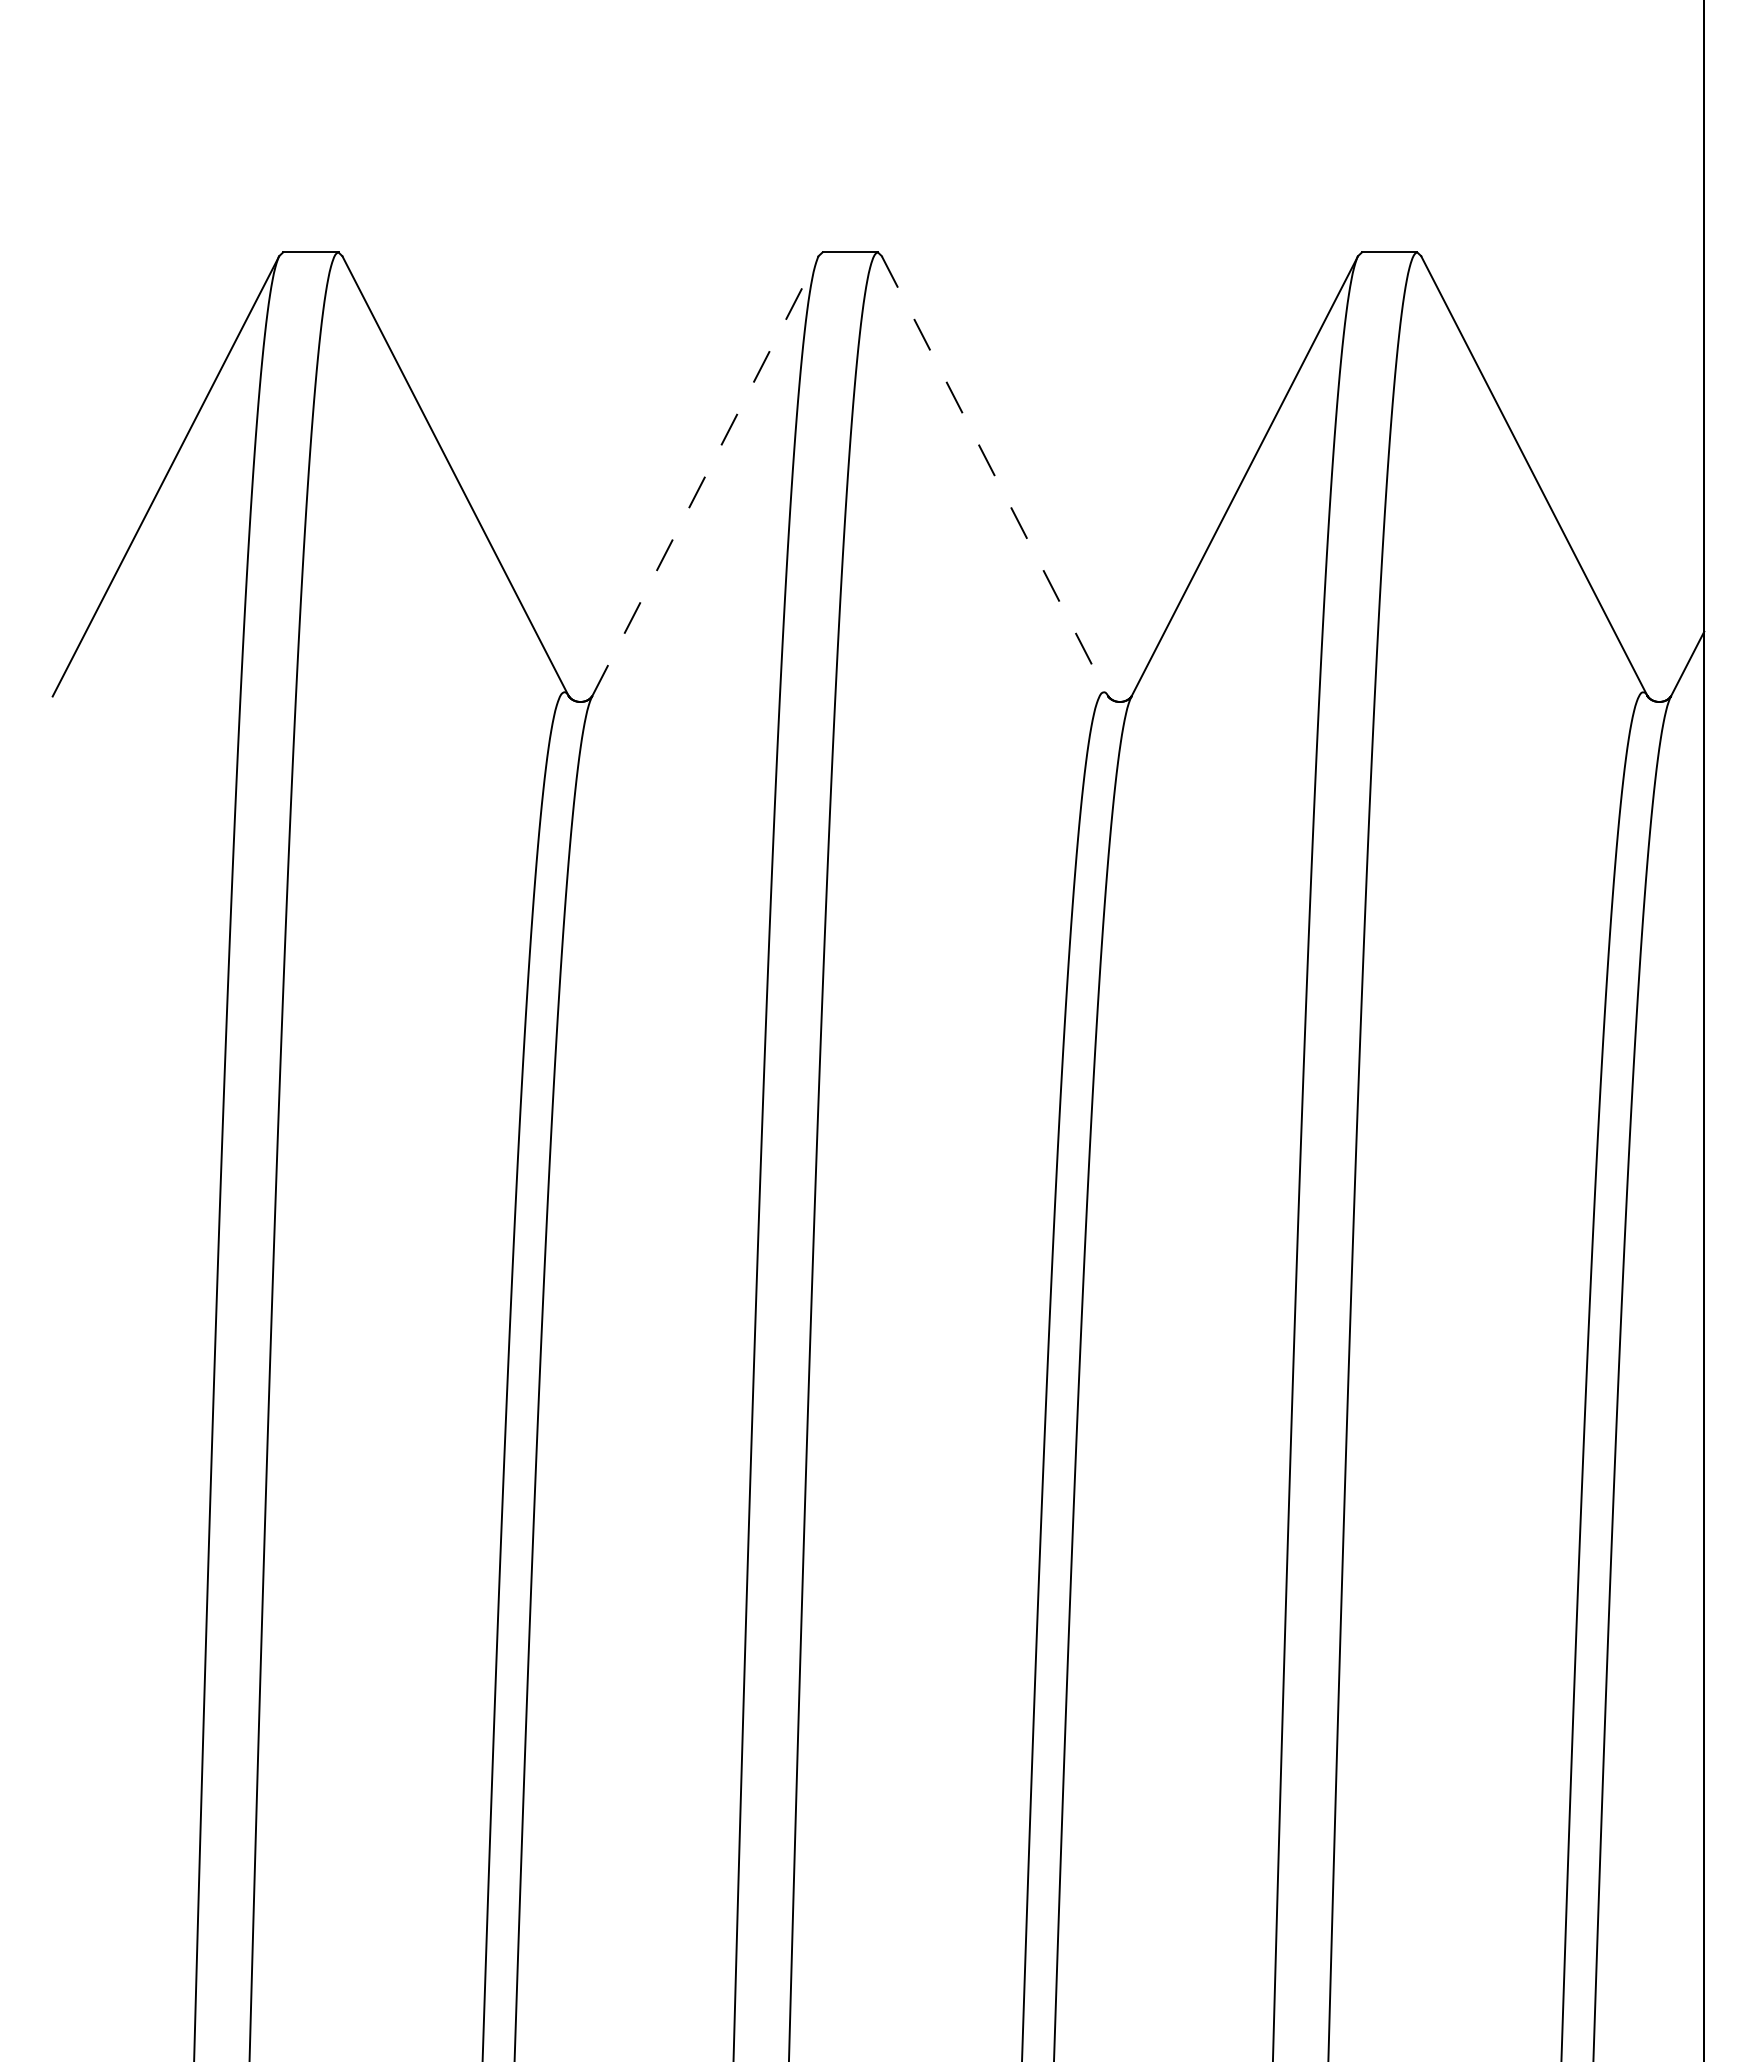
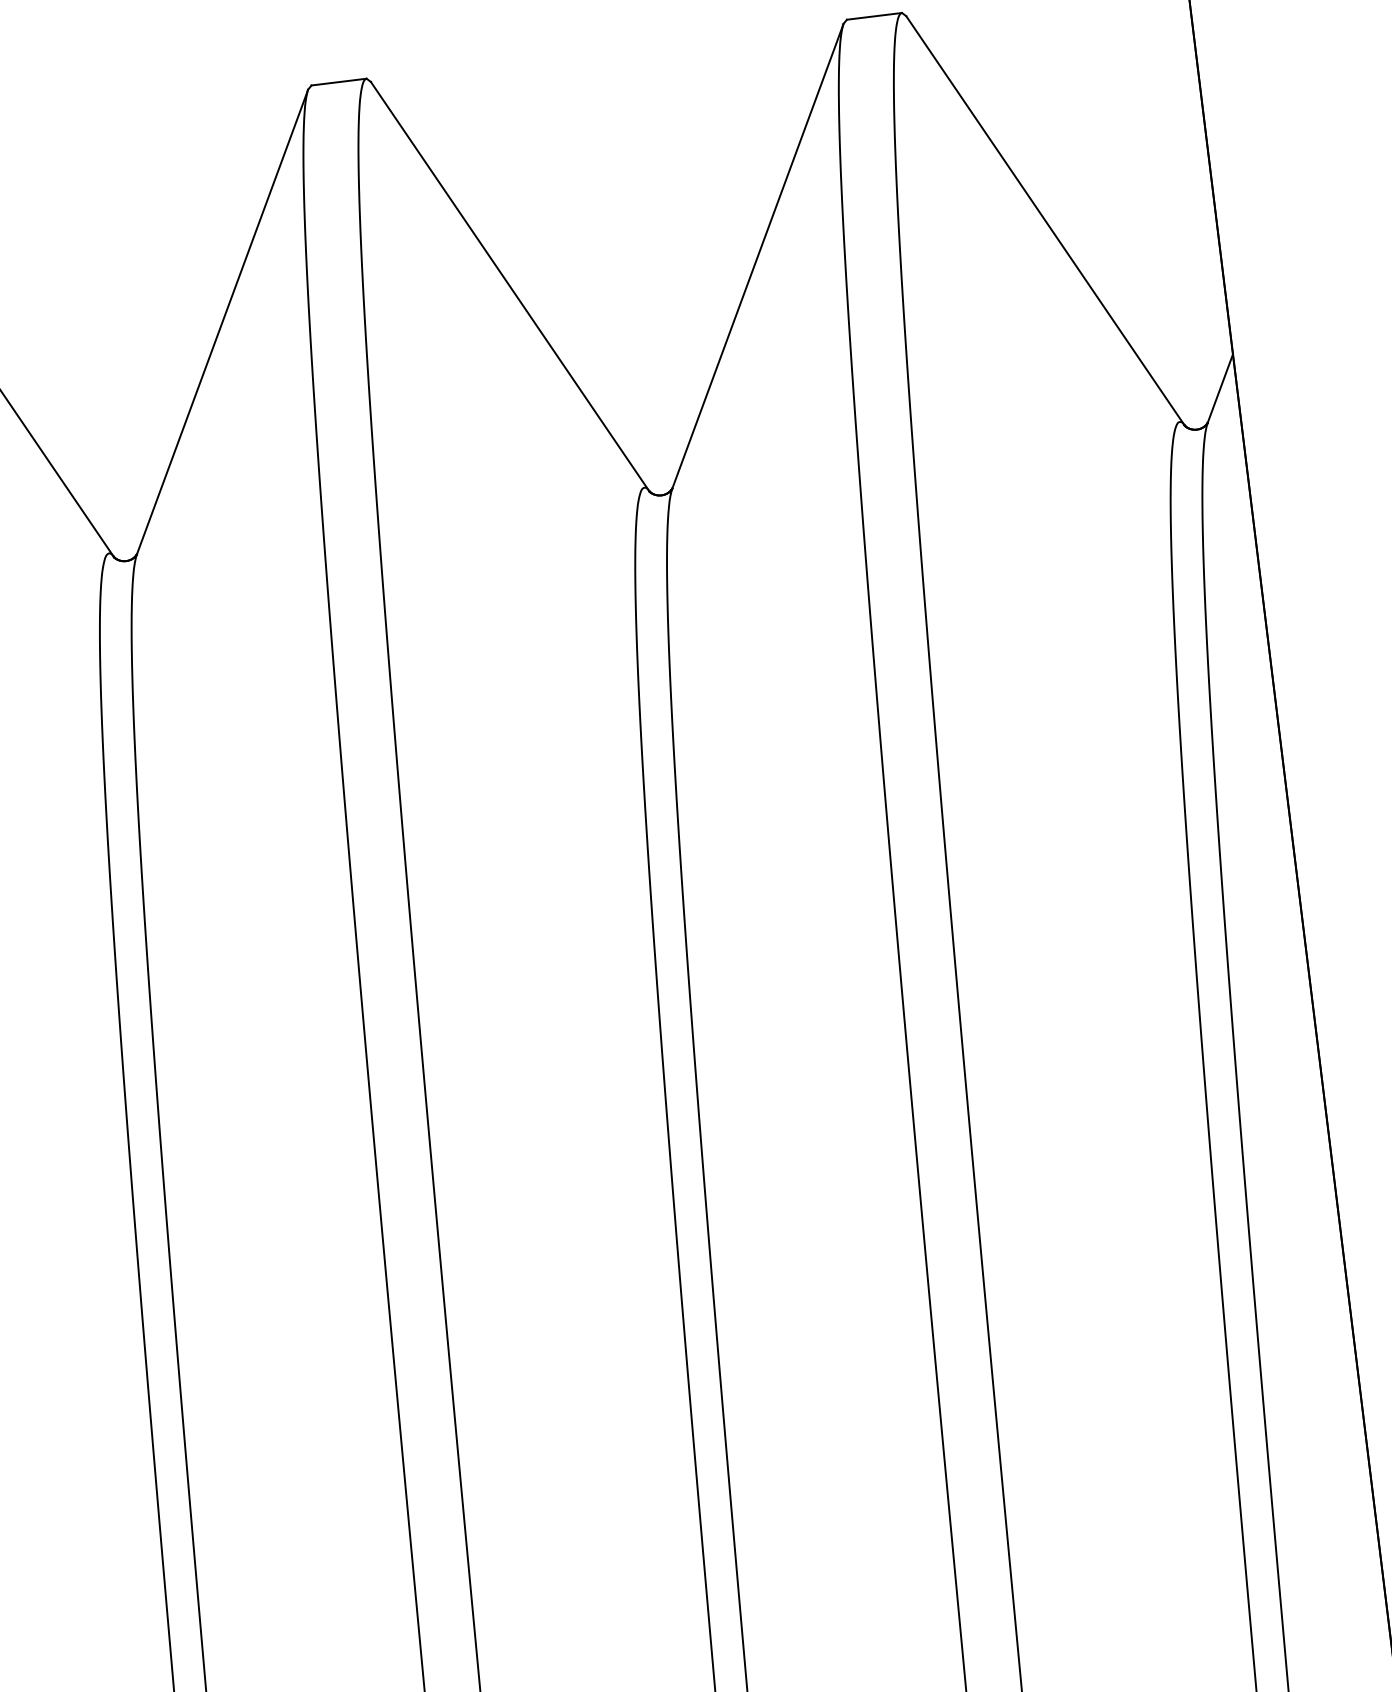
line: (705, 476) -> (222, 322), dashed -> solid
line: (995, 476) -> (510, 286), dashed -> solid

